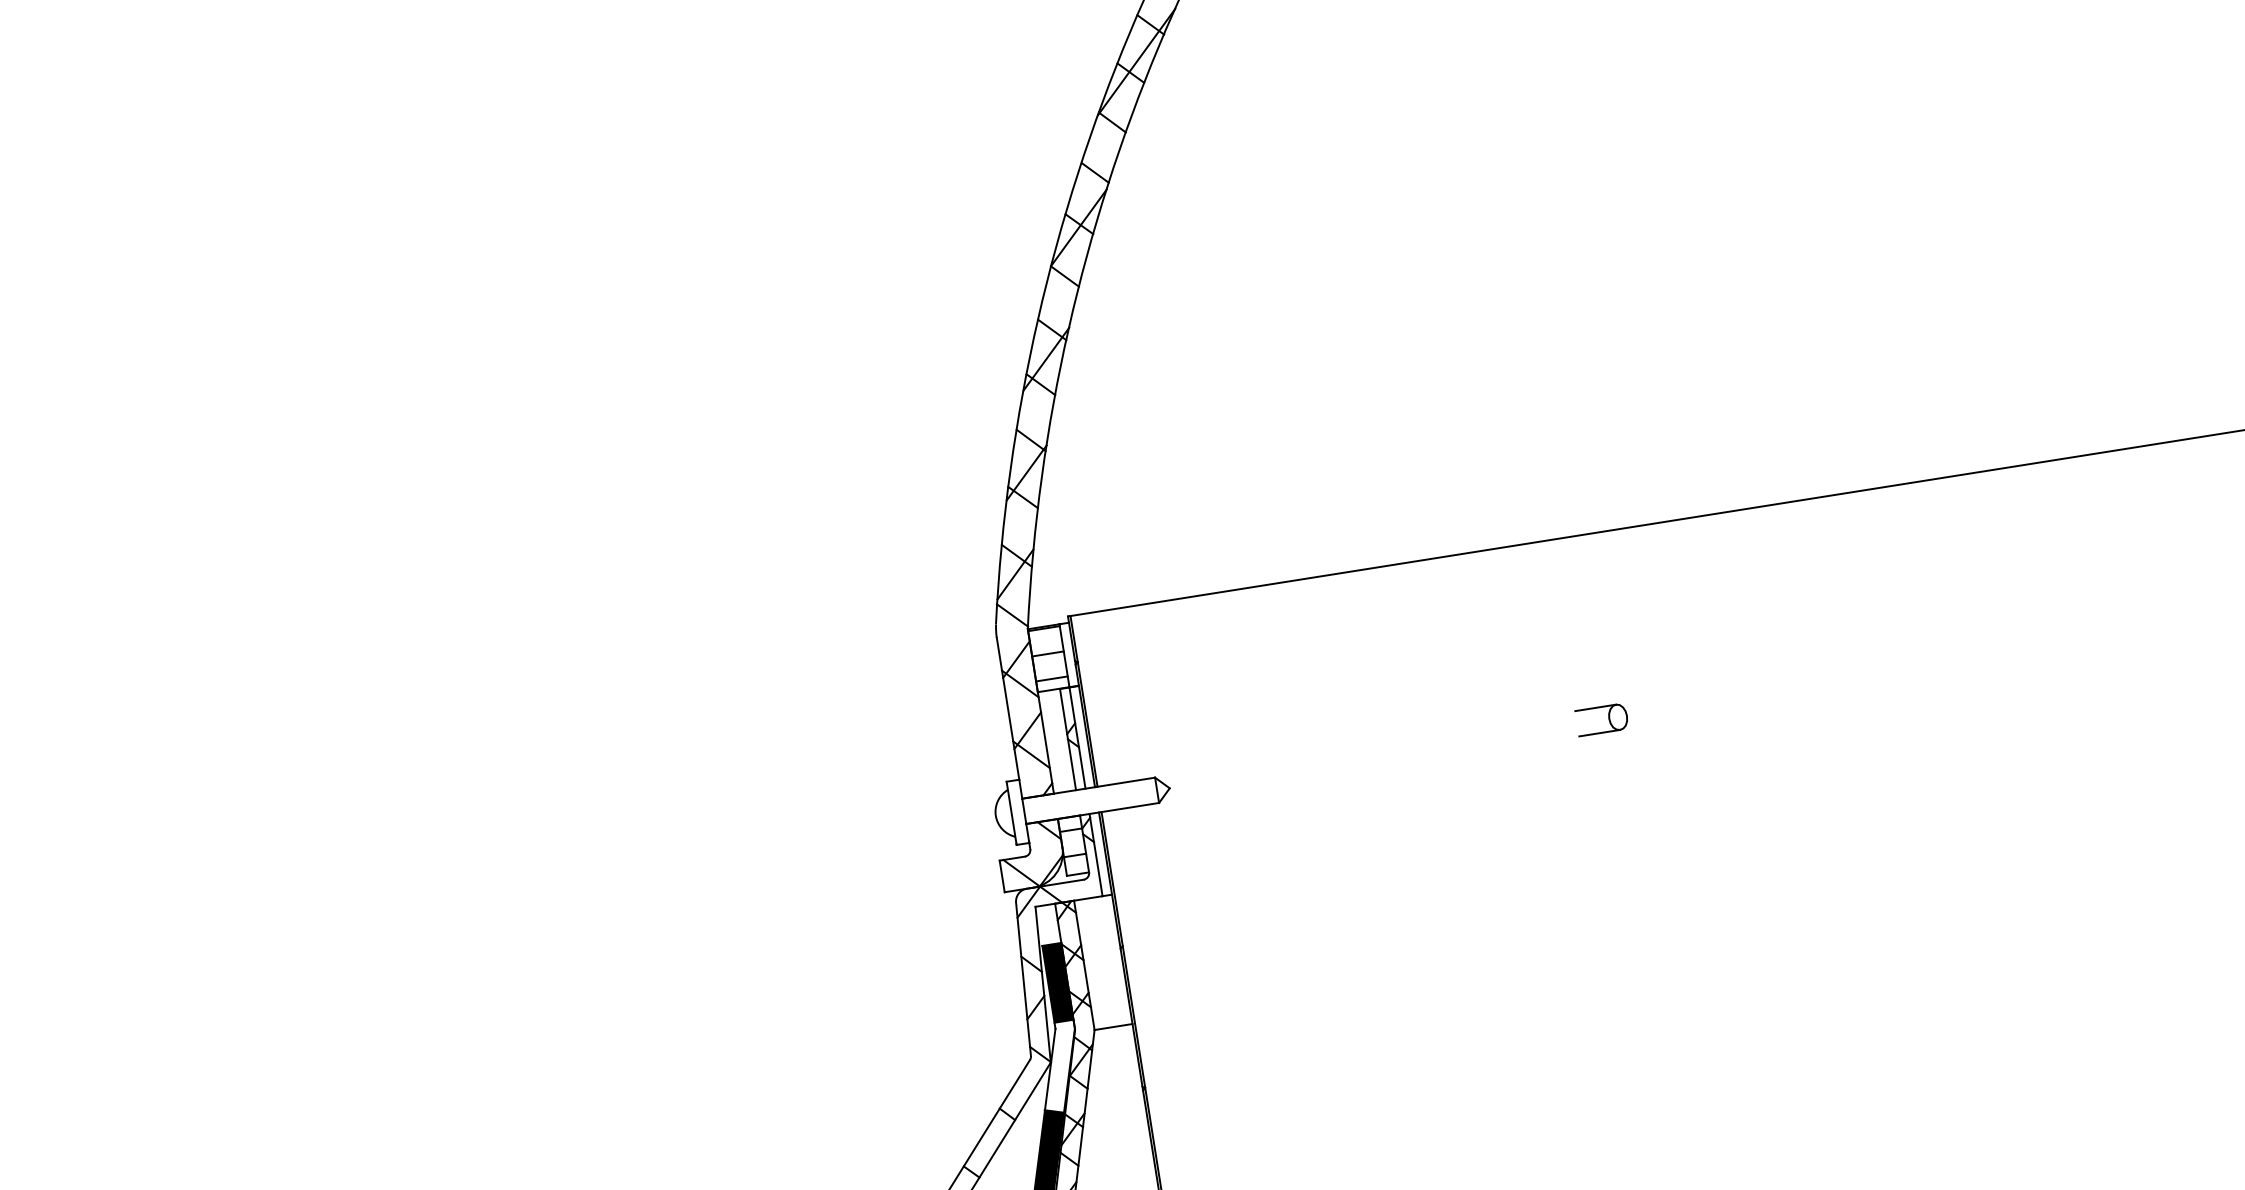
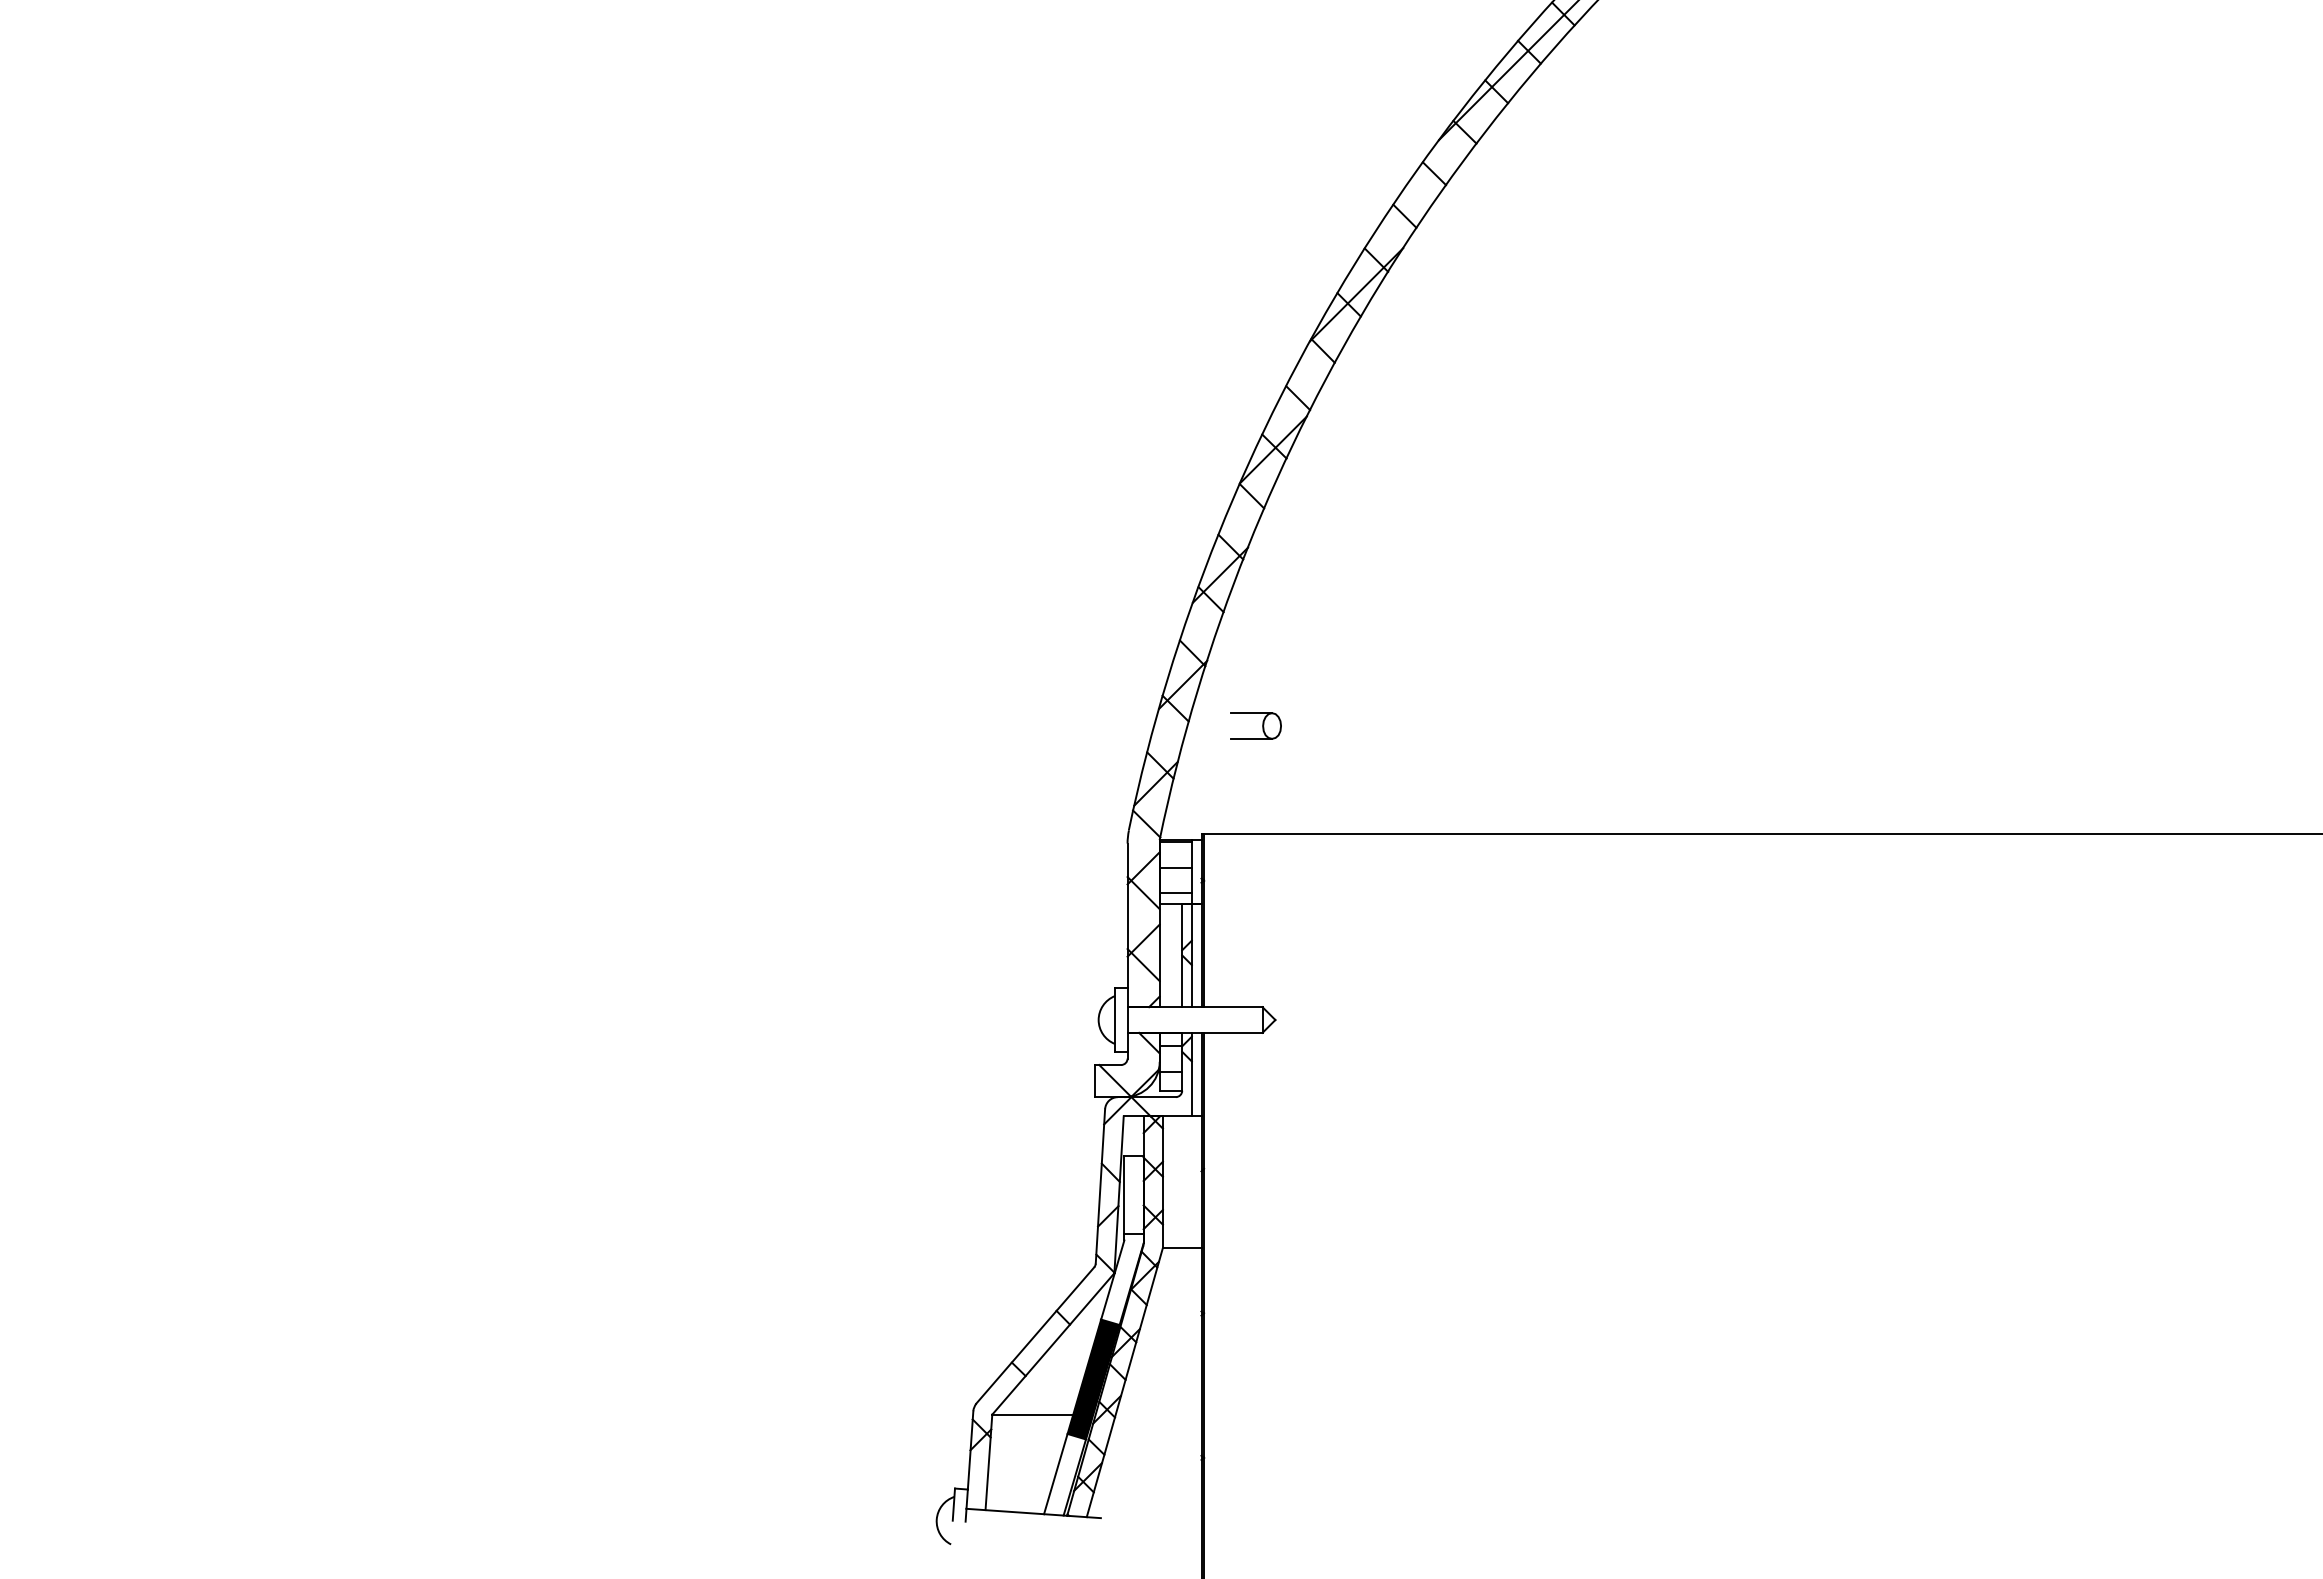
part: (1608, 718) -> (1262, 725), moved
fill: (1057, 983) -> (1133, 1195), removed

